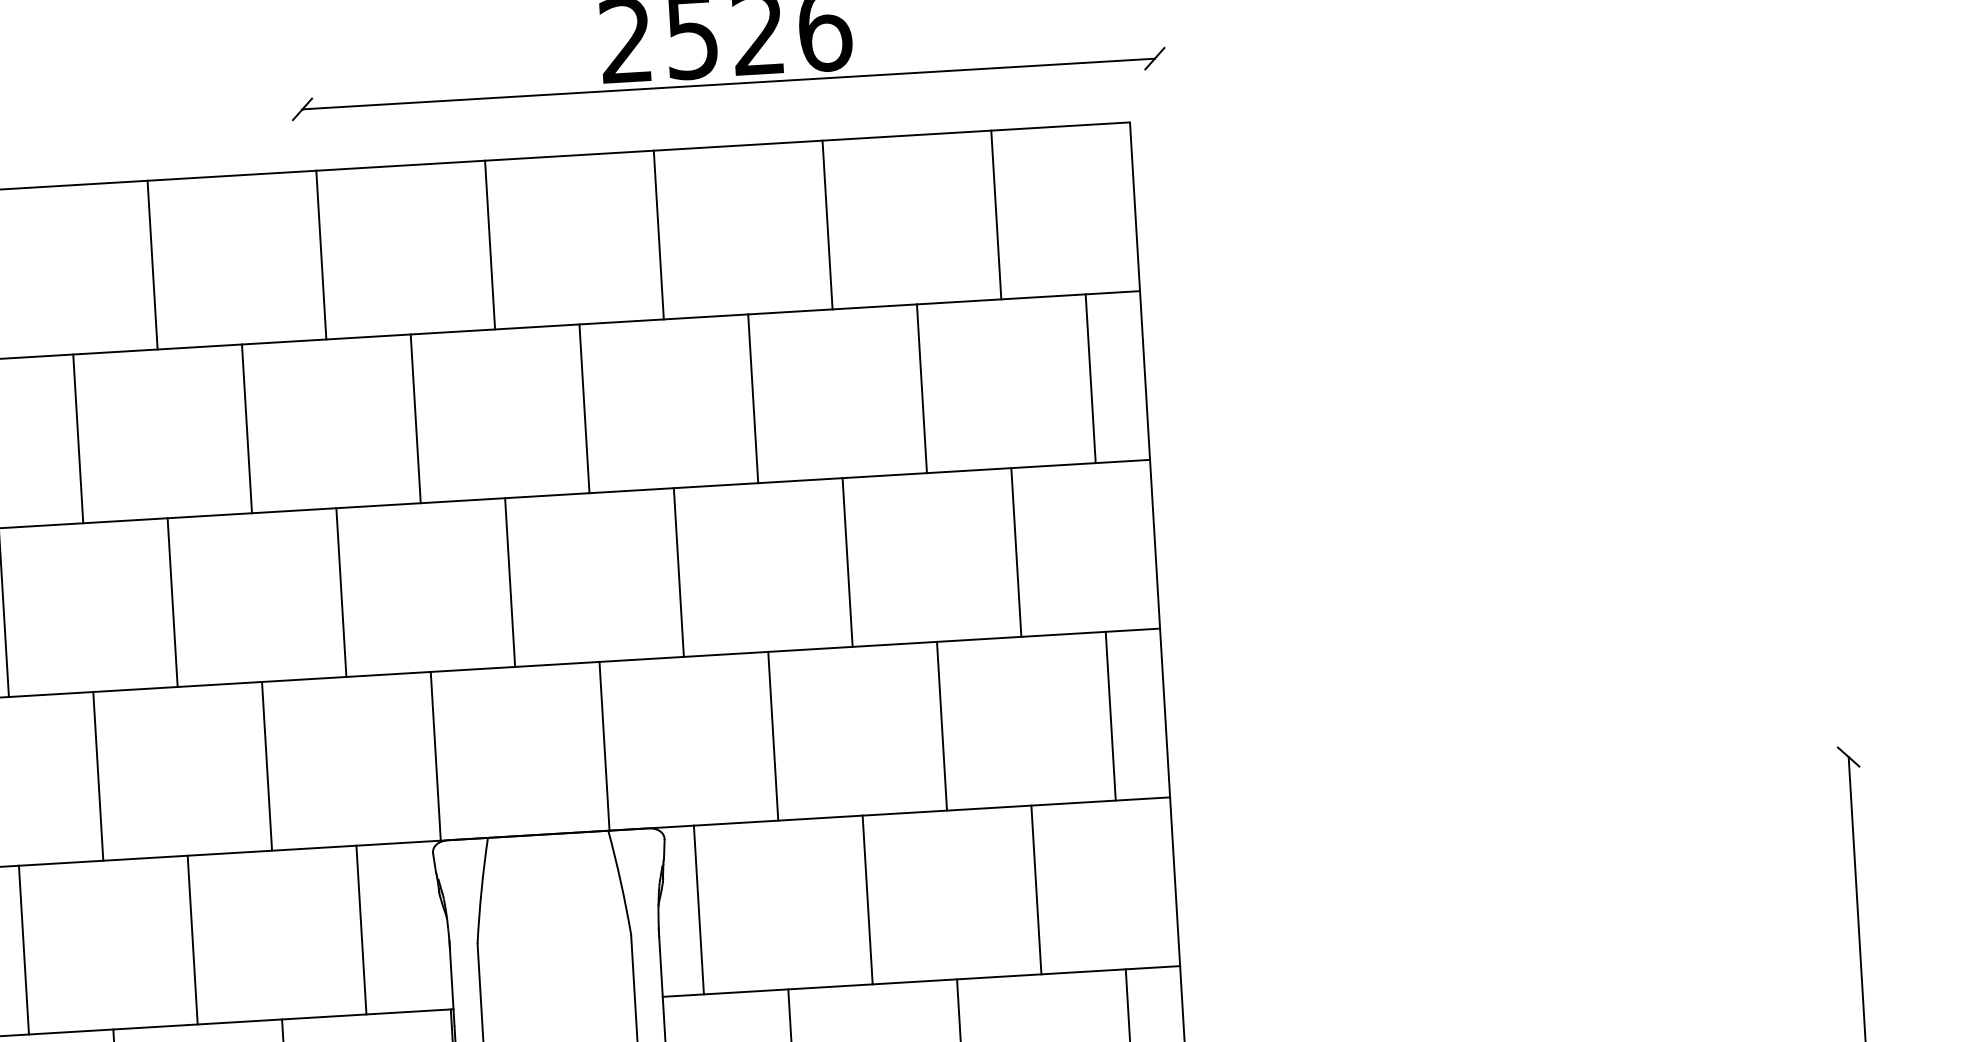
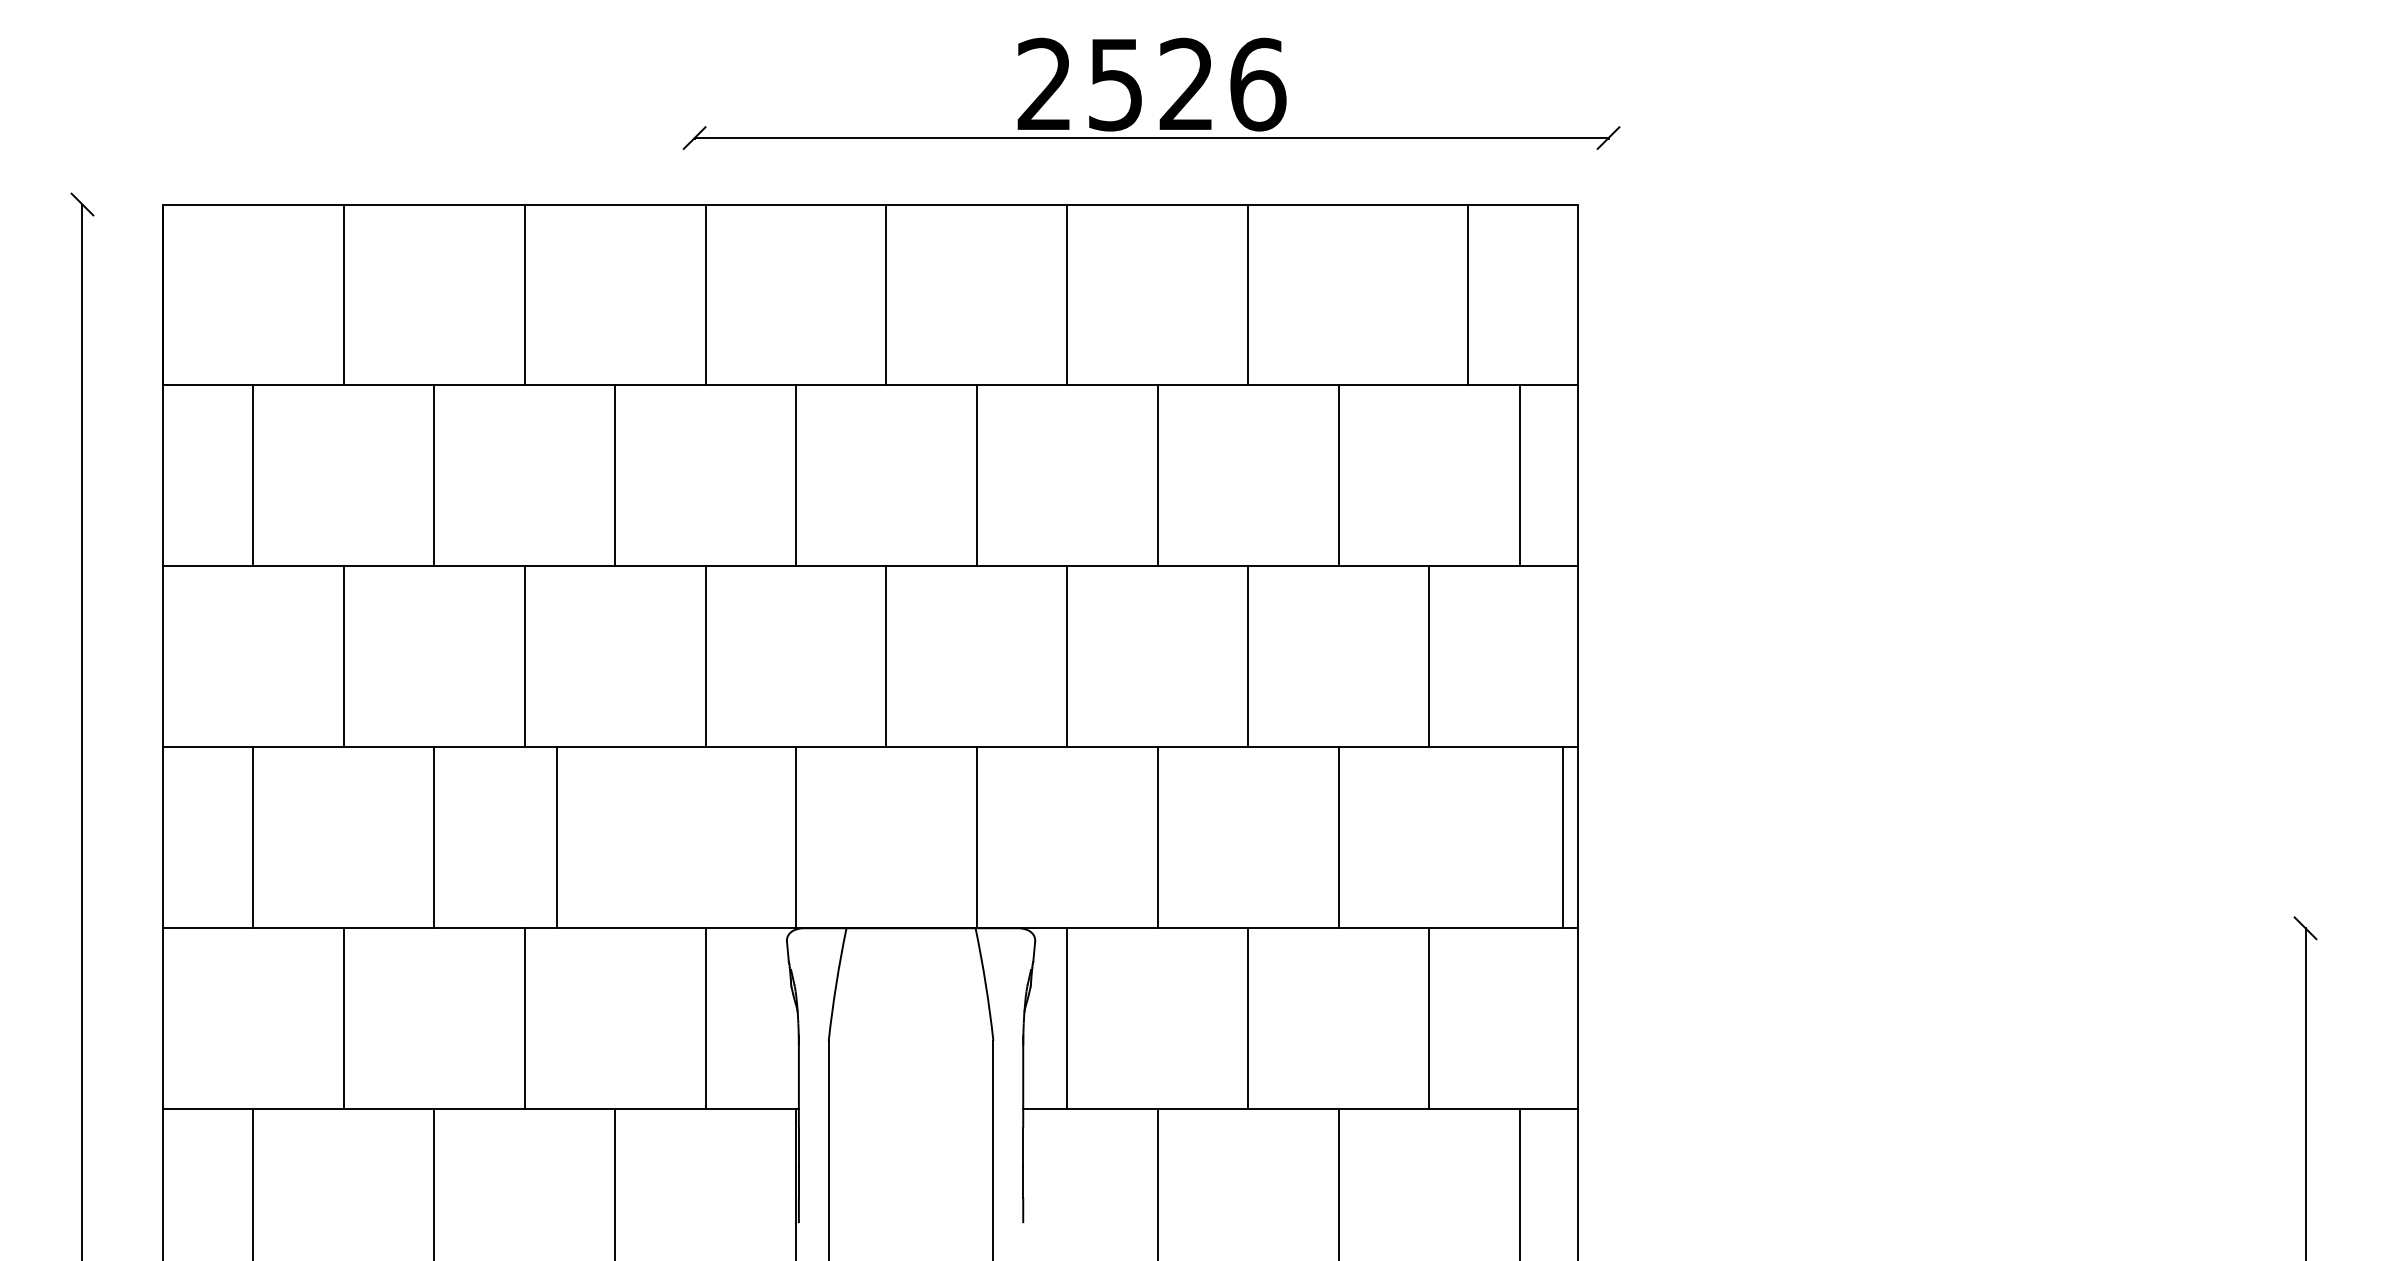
line: (996, 214) -> (1468, 294), moved
line: (1110, 715) -> (1562, 837), moved
line: (267, 766) -> (557, 837), moved

